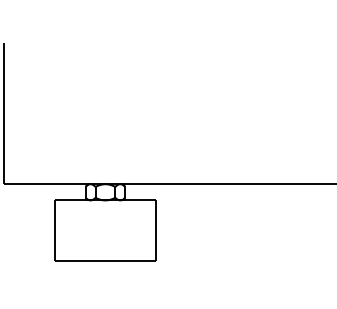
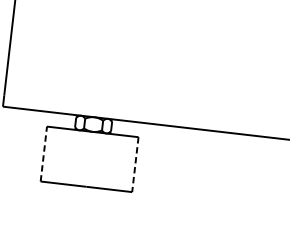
line: (54, 230) -> (43, 153), solid -> dashed
line: (156, 231) -> (135, 165), solid -> dashed

